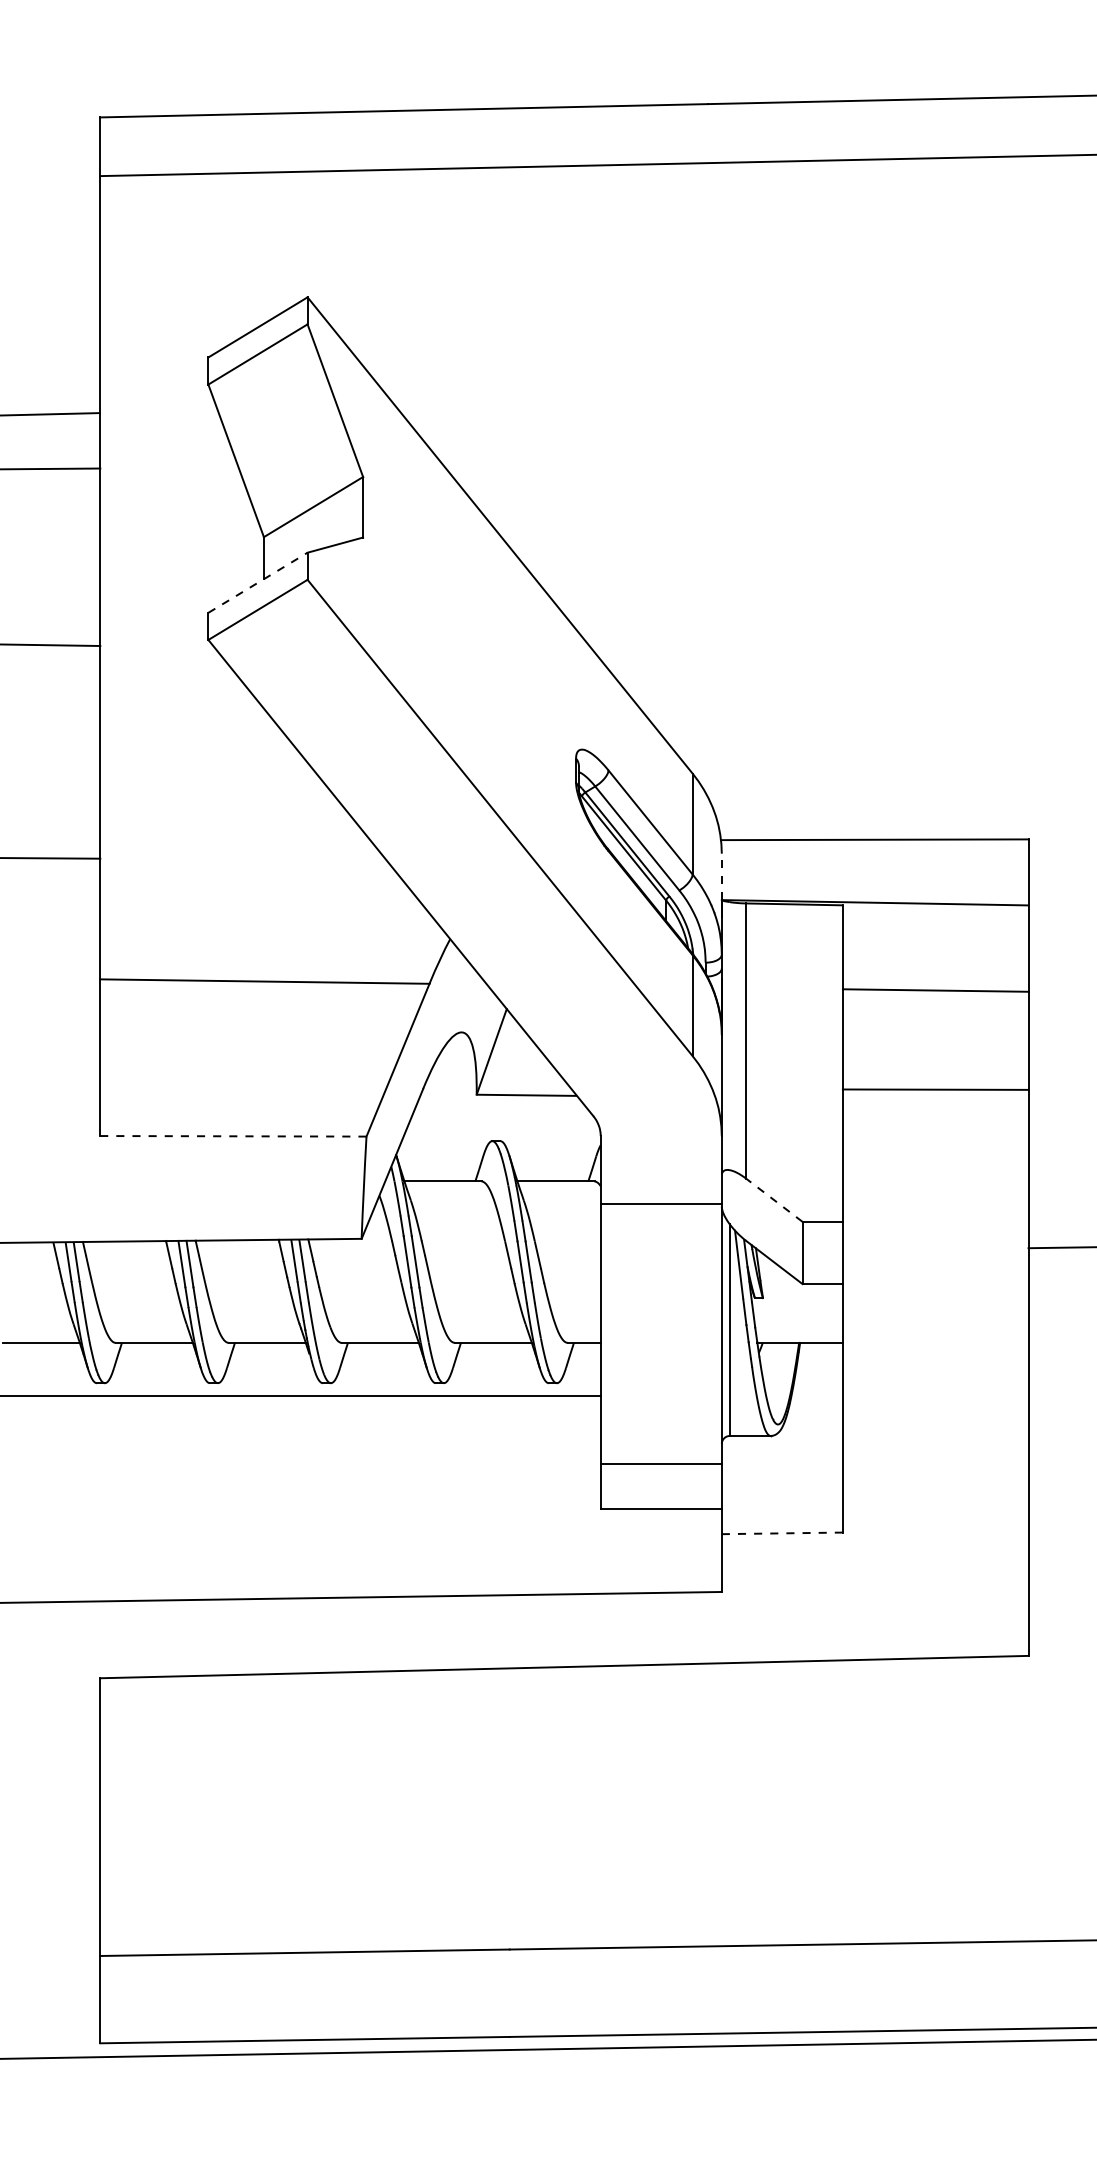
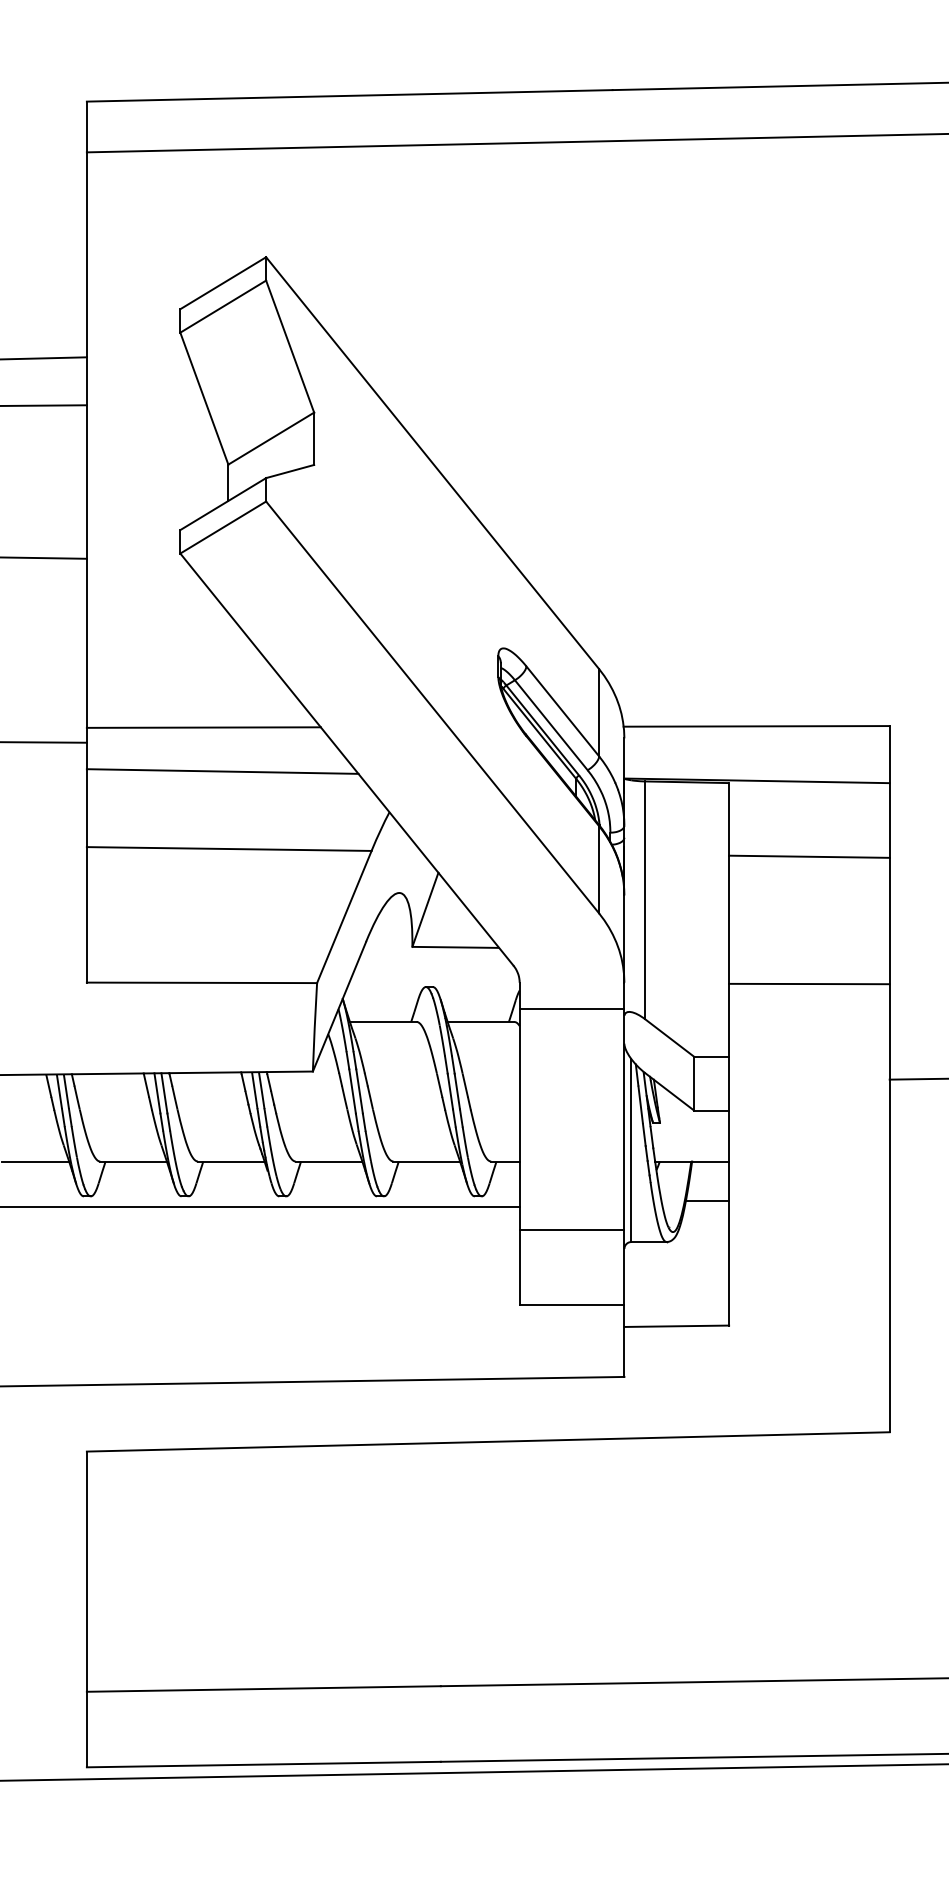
line: (258, 582) -> (223, 503), dashed -> solid
line: (235, 840) -> (203, 727), added
line: (721, 876) -> (624, 758), dashed -> solid
line: (257, 891) -> (222, 771), added
line: (935, 1089) -> (809, 983), moved
line: (232, 1136) -> (201, 983), dashed -> solid
line: (774, 1200) -> (669, 1038), dashed -> solid
line: (660, 1203) -> (571, 1008), moved
line: (817, 1388) -> (707, 1200), added
line: (660, 1463) -> (571, 1229), moved
line: (782, 1533) -> (676, 1326), dashed -> solid

